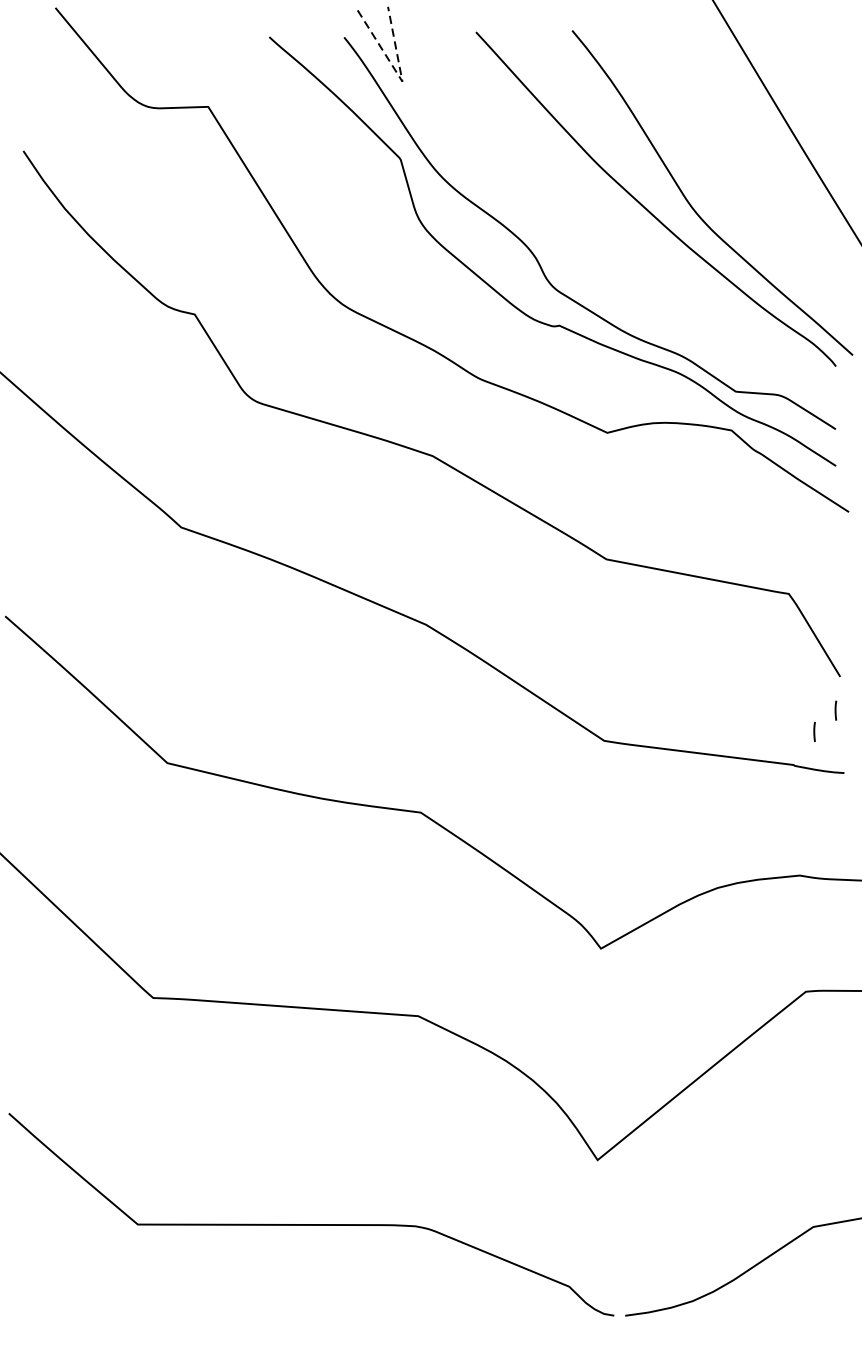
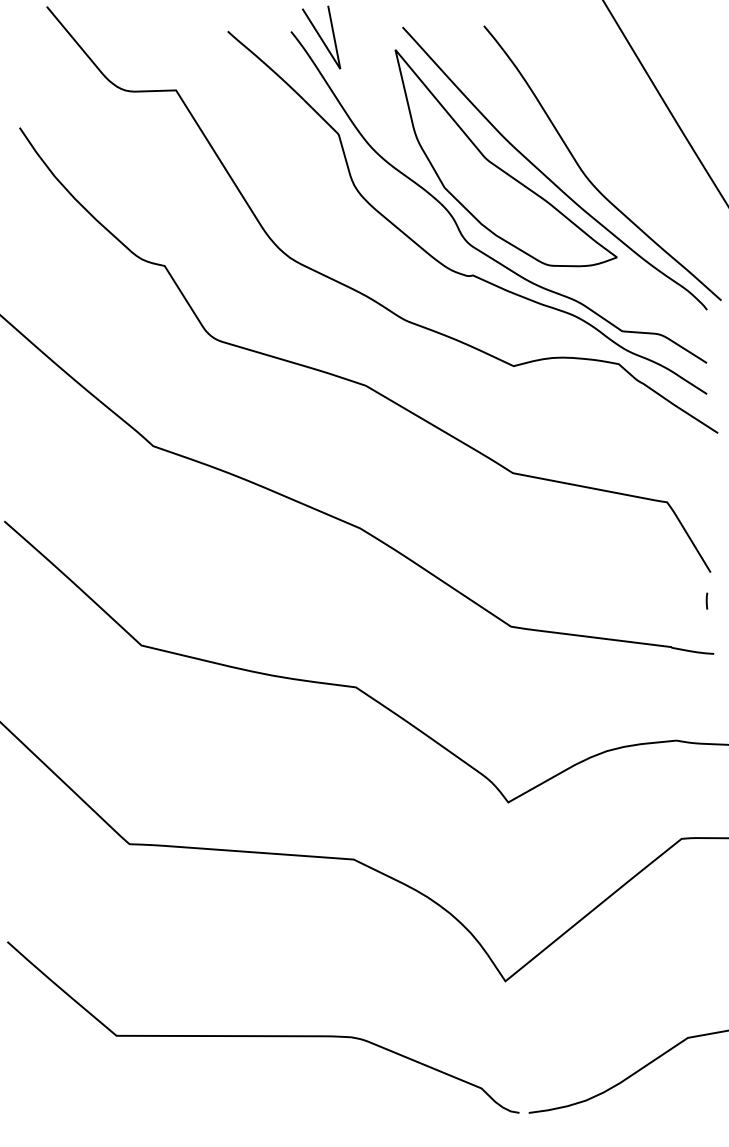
line: (400, 78) -> (338, 66), dashed -> solid
part: (589, 196) -> (498, 166), added
line: (814, 731) -> (688, 618), removed

